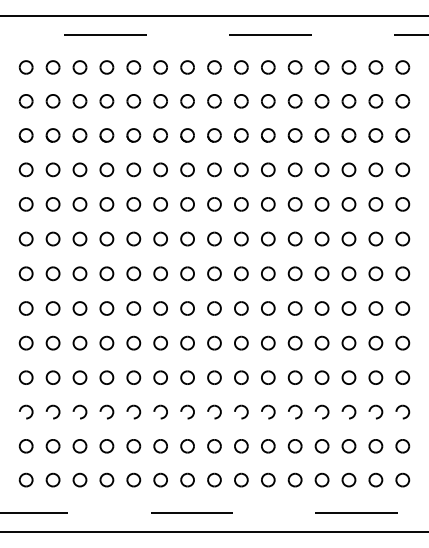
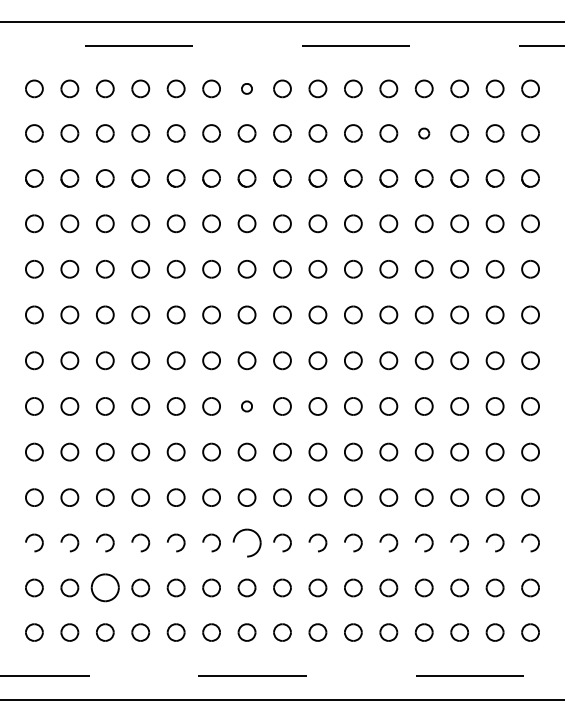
part: (187, 67) -> (246, 88), size x0.6
part: (321, 101) -> (423, 133), size x0.6
part: (187, 308) -> (246, 406), size x0.6
part: (187, 411) -> (246, 542), size x1.6
part: (79, 446) -> (104, 588), size x1.6

